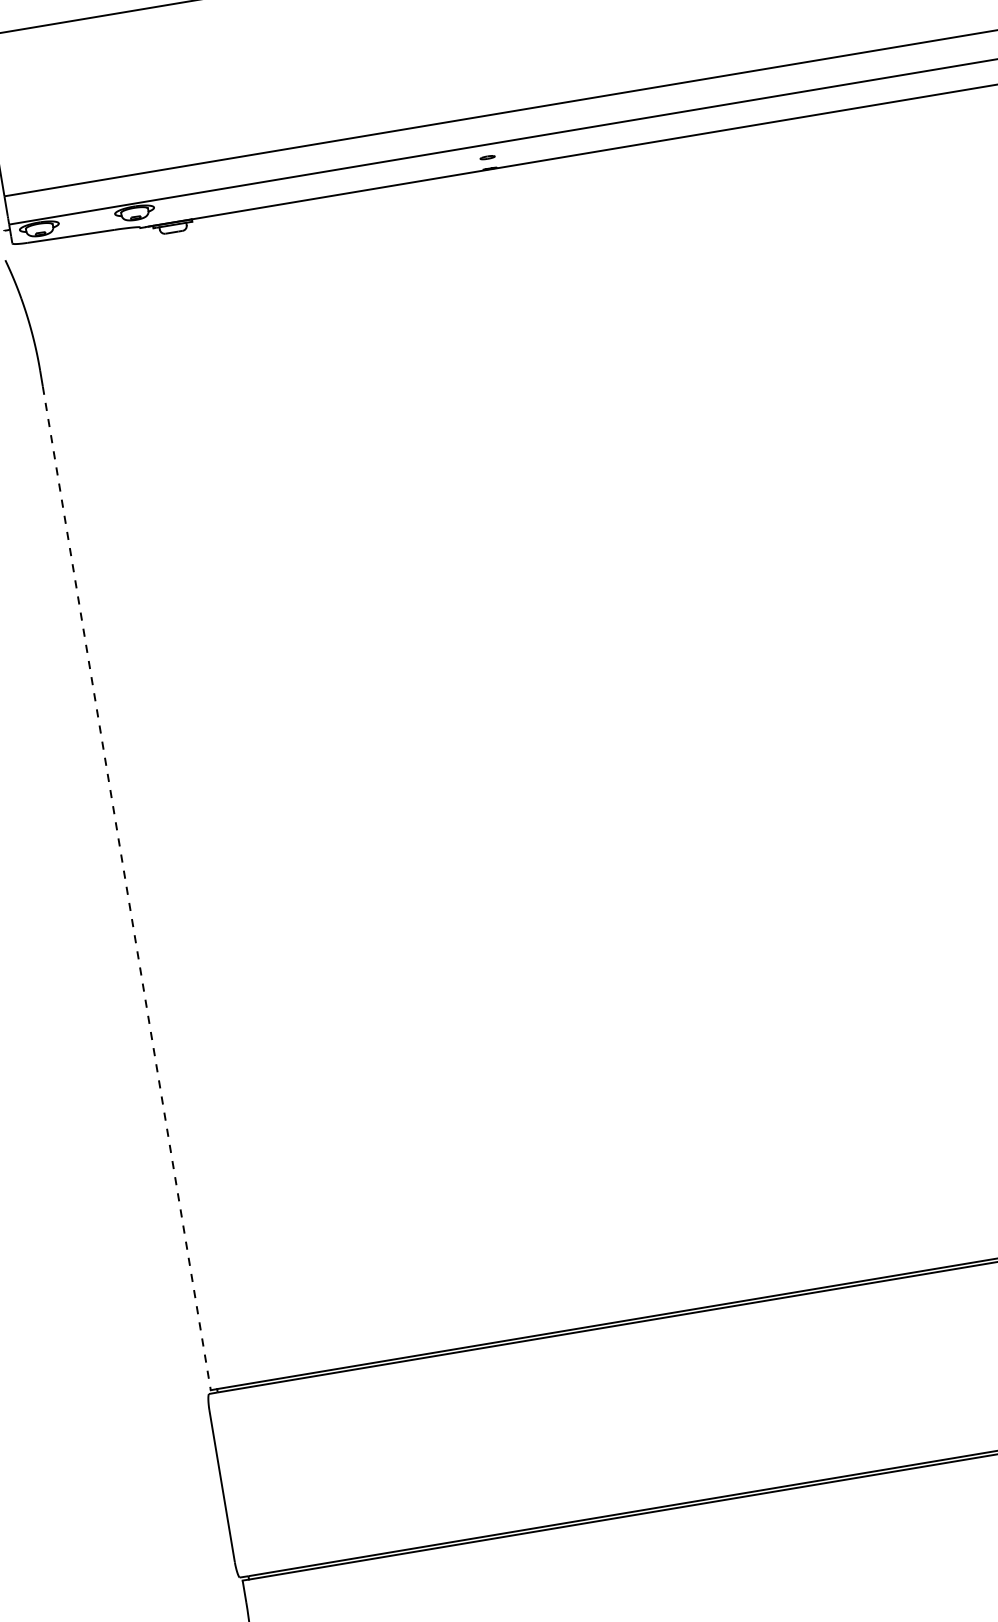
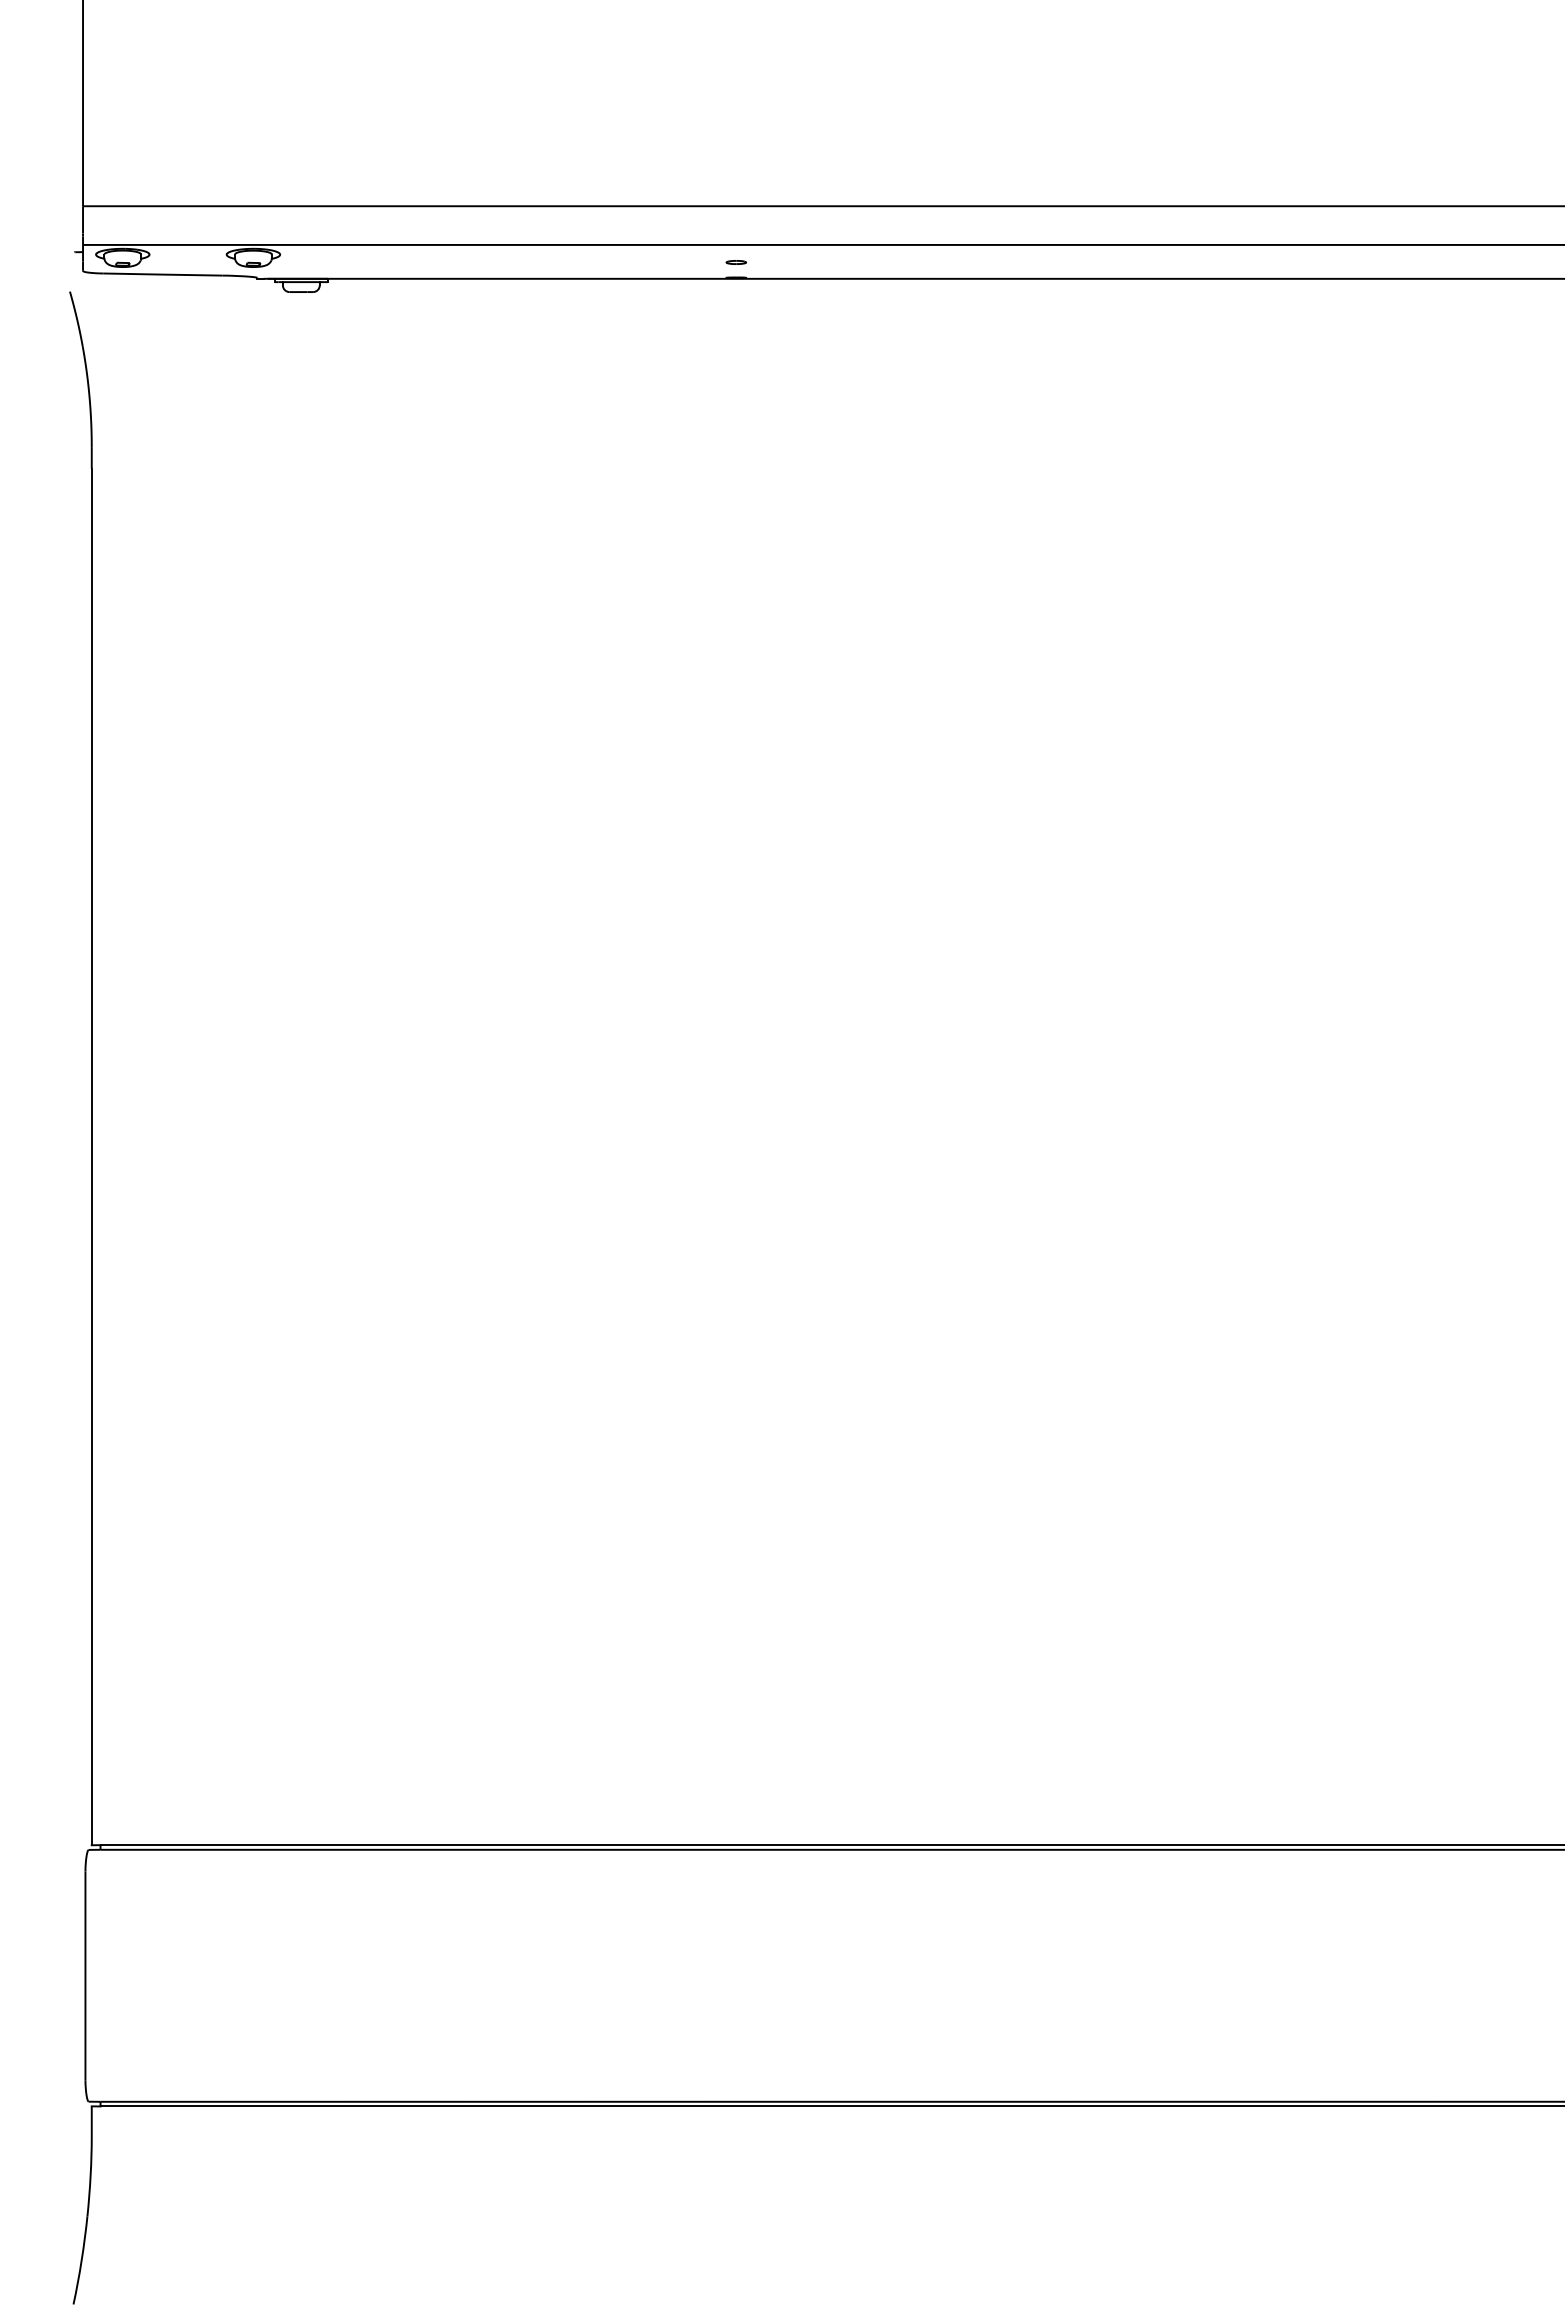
line: (126, 888) -> (91, 1157), dashed -> solid

